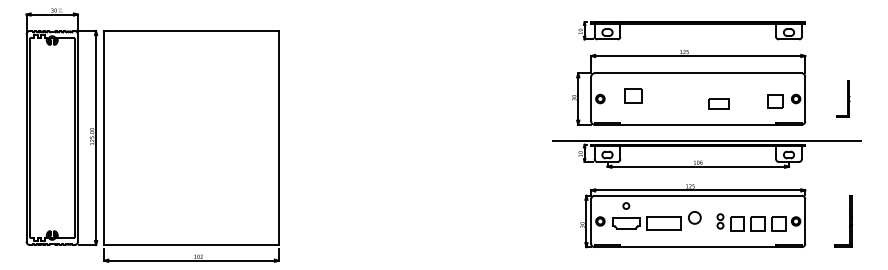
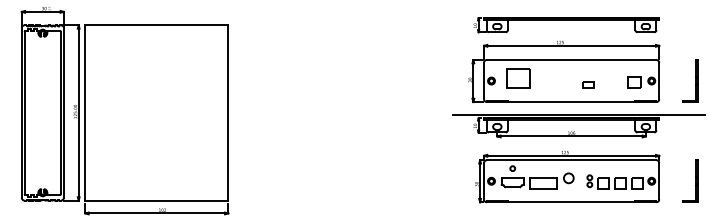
part: (633, 95) -> (518, 78), size x1.67
part: (843, 98) -> (690, 80), size x1.43
part: (718, 103) -> (588, 84), size x0.71

